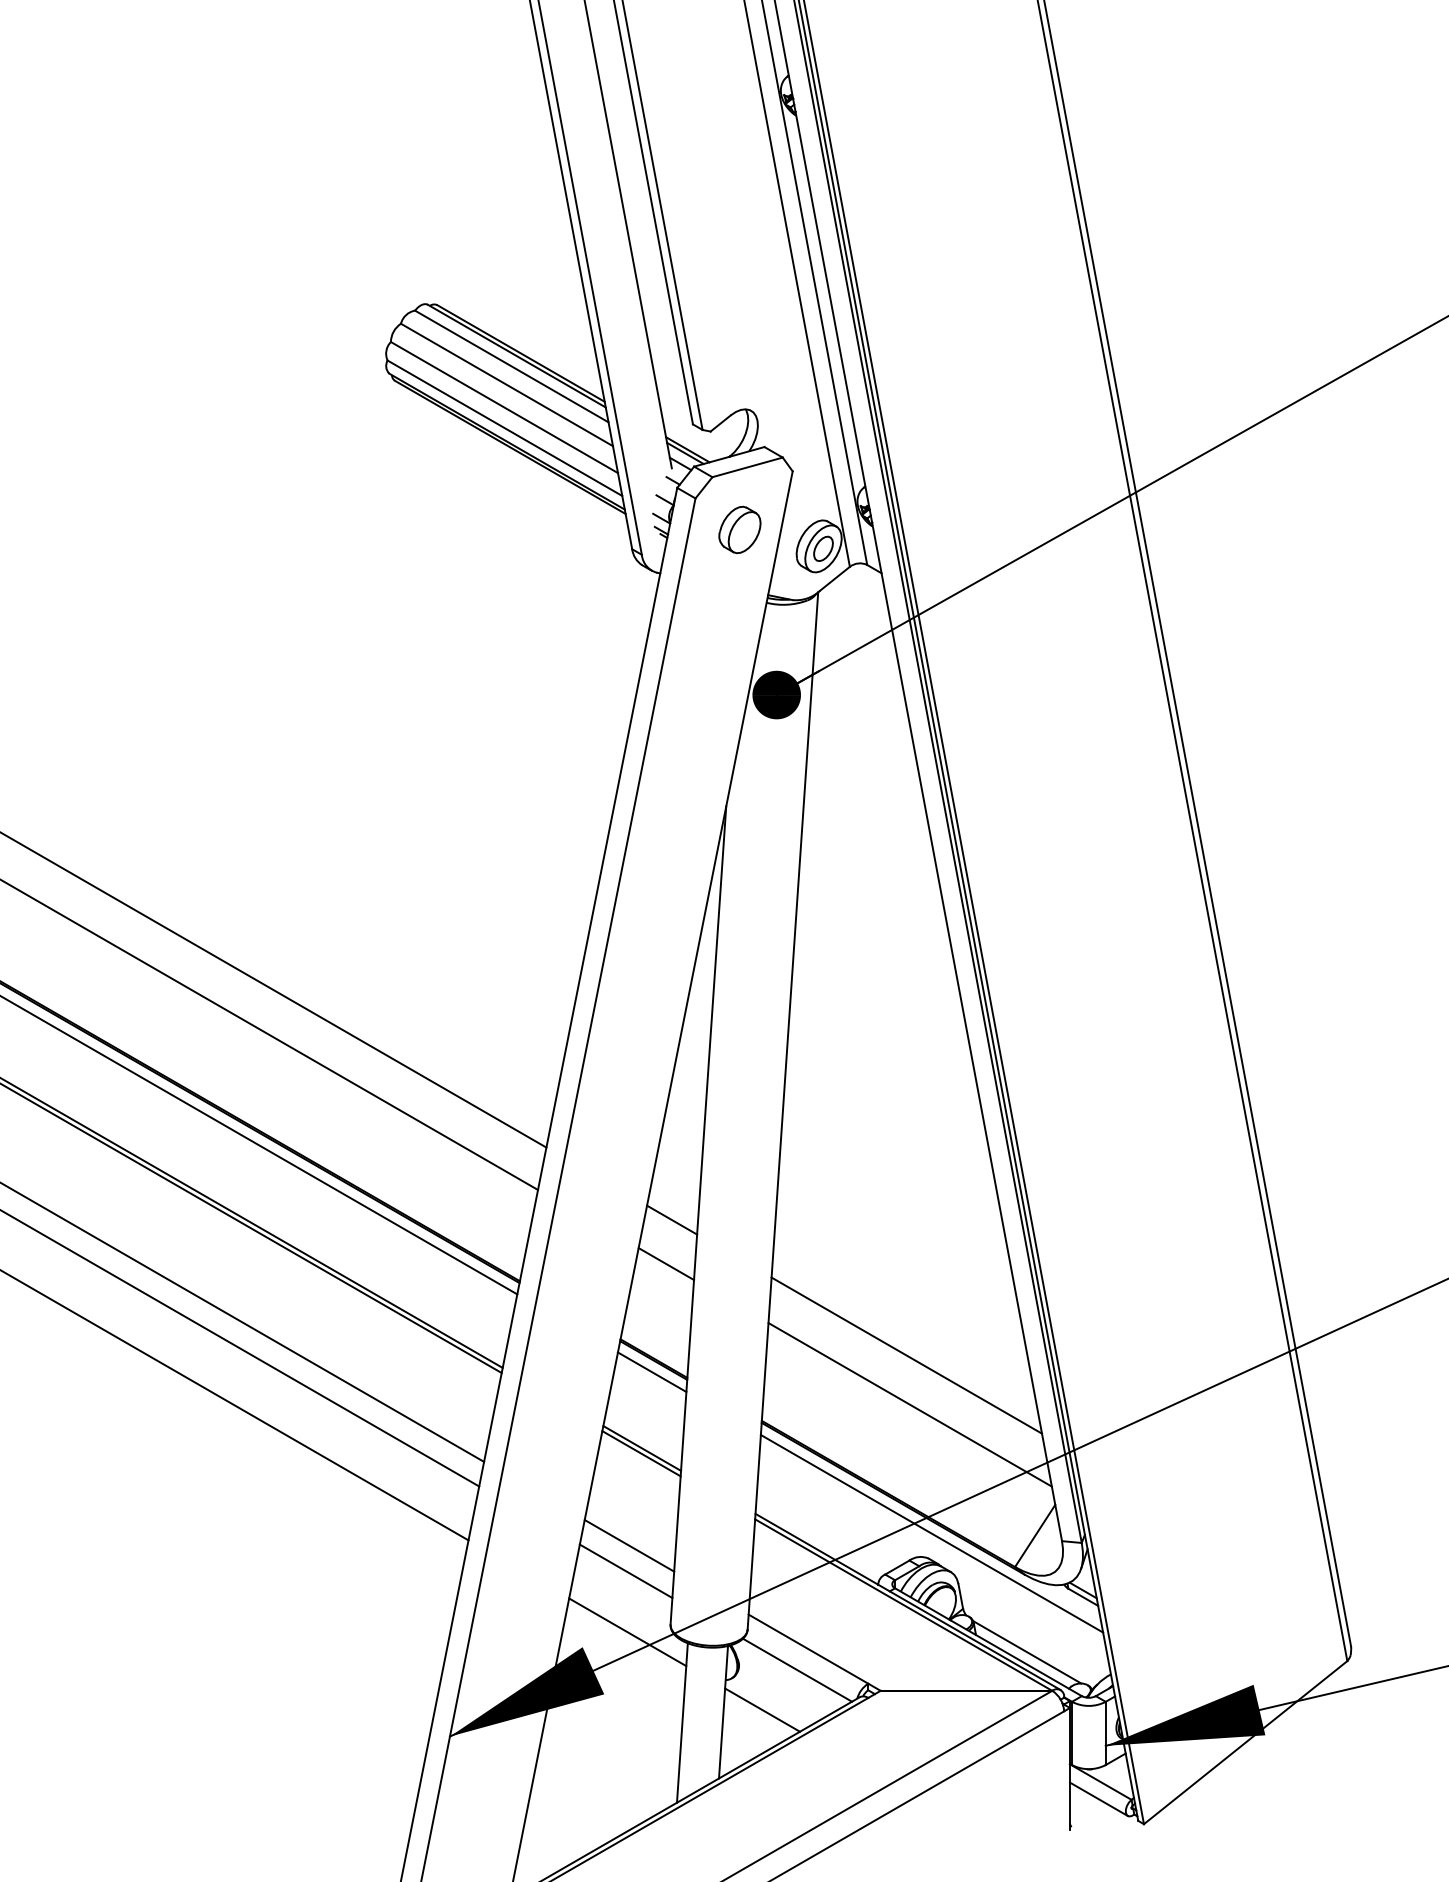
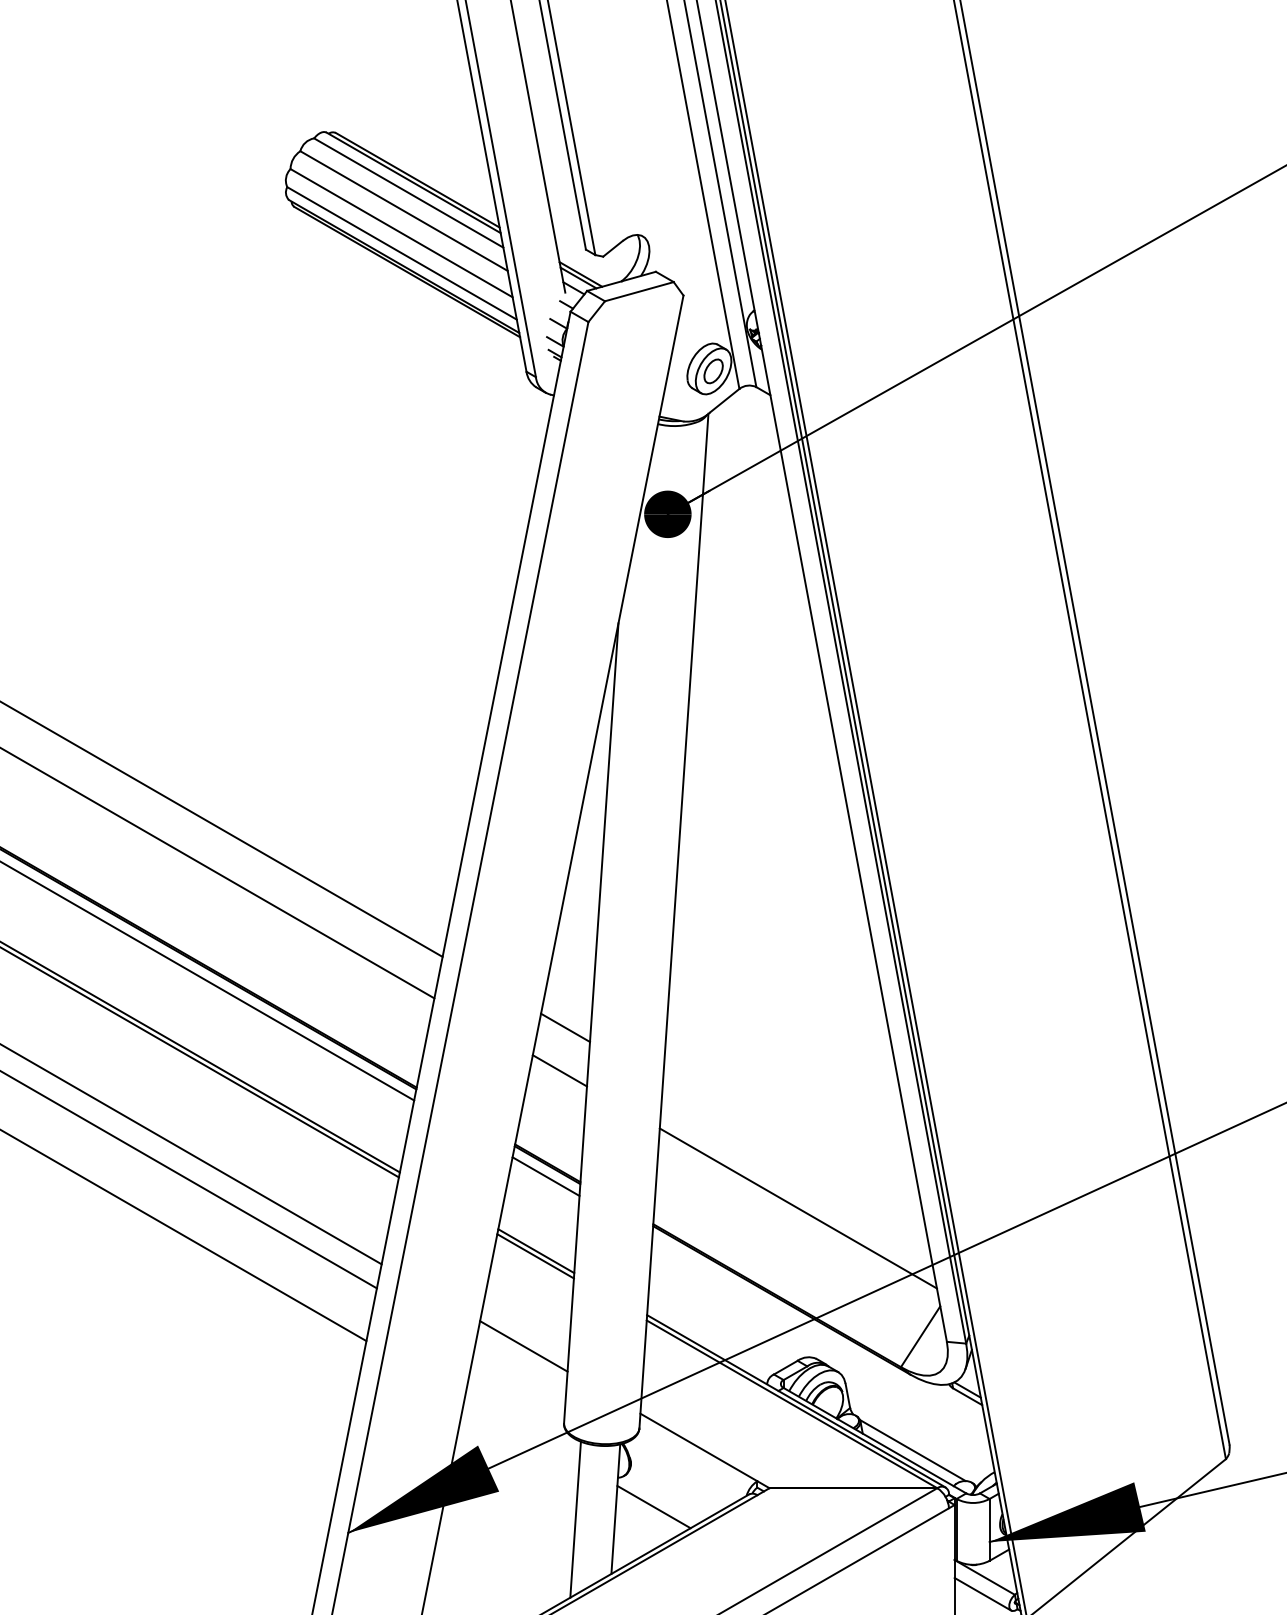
part: (739, 529) -> (631, 352), removed
line: (906, 1355) -> (794, 1160), removed
line: (931, 1533) -> (819, 1334), removed
line: (625, 1571) -> (519, 1371), removed
line: (627, 1632) -> (521, 1431), removed
line: (797, 1669) -> (688, 1467), removed

